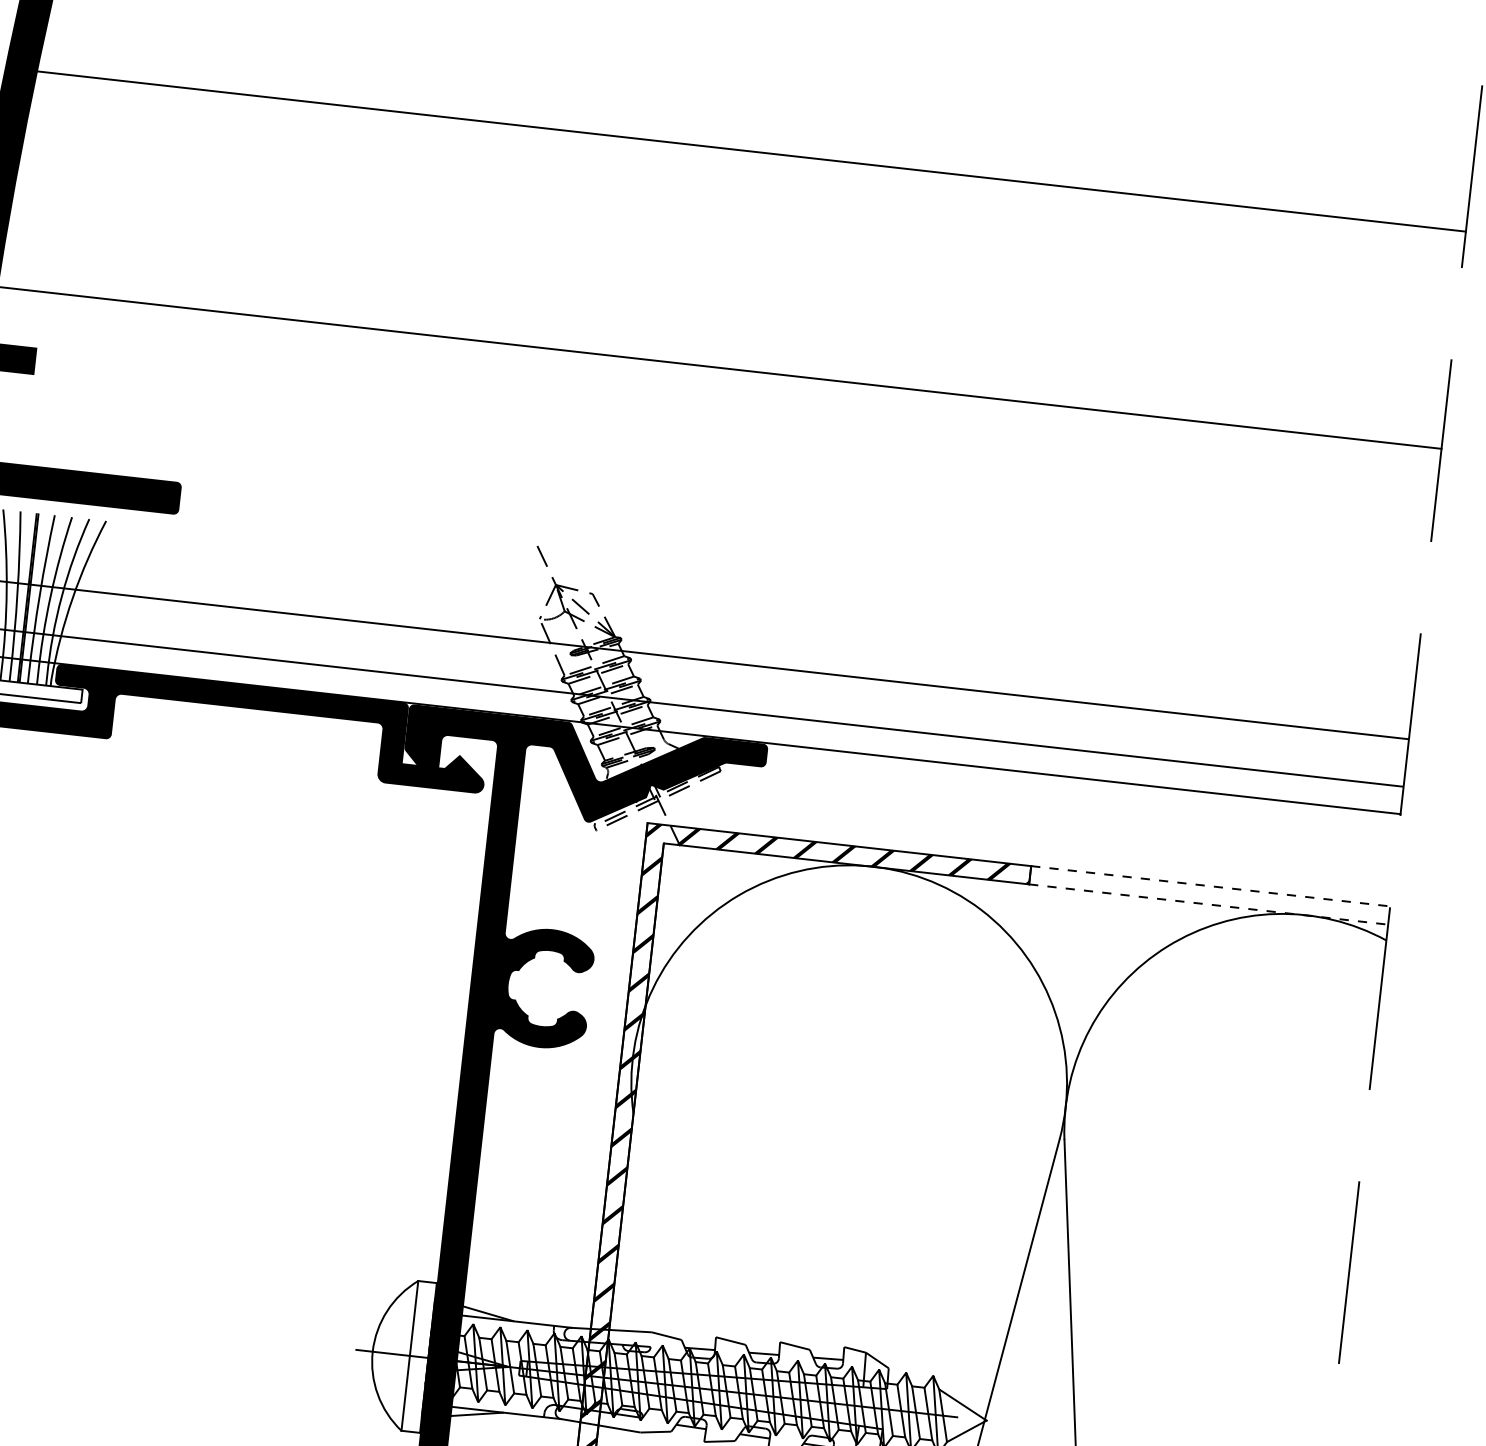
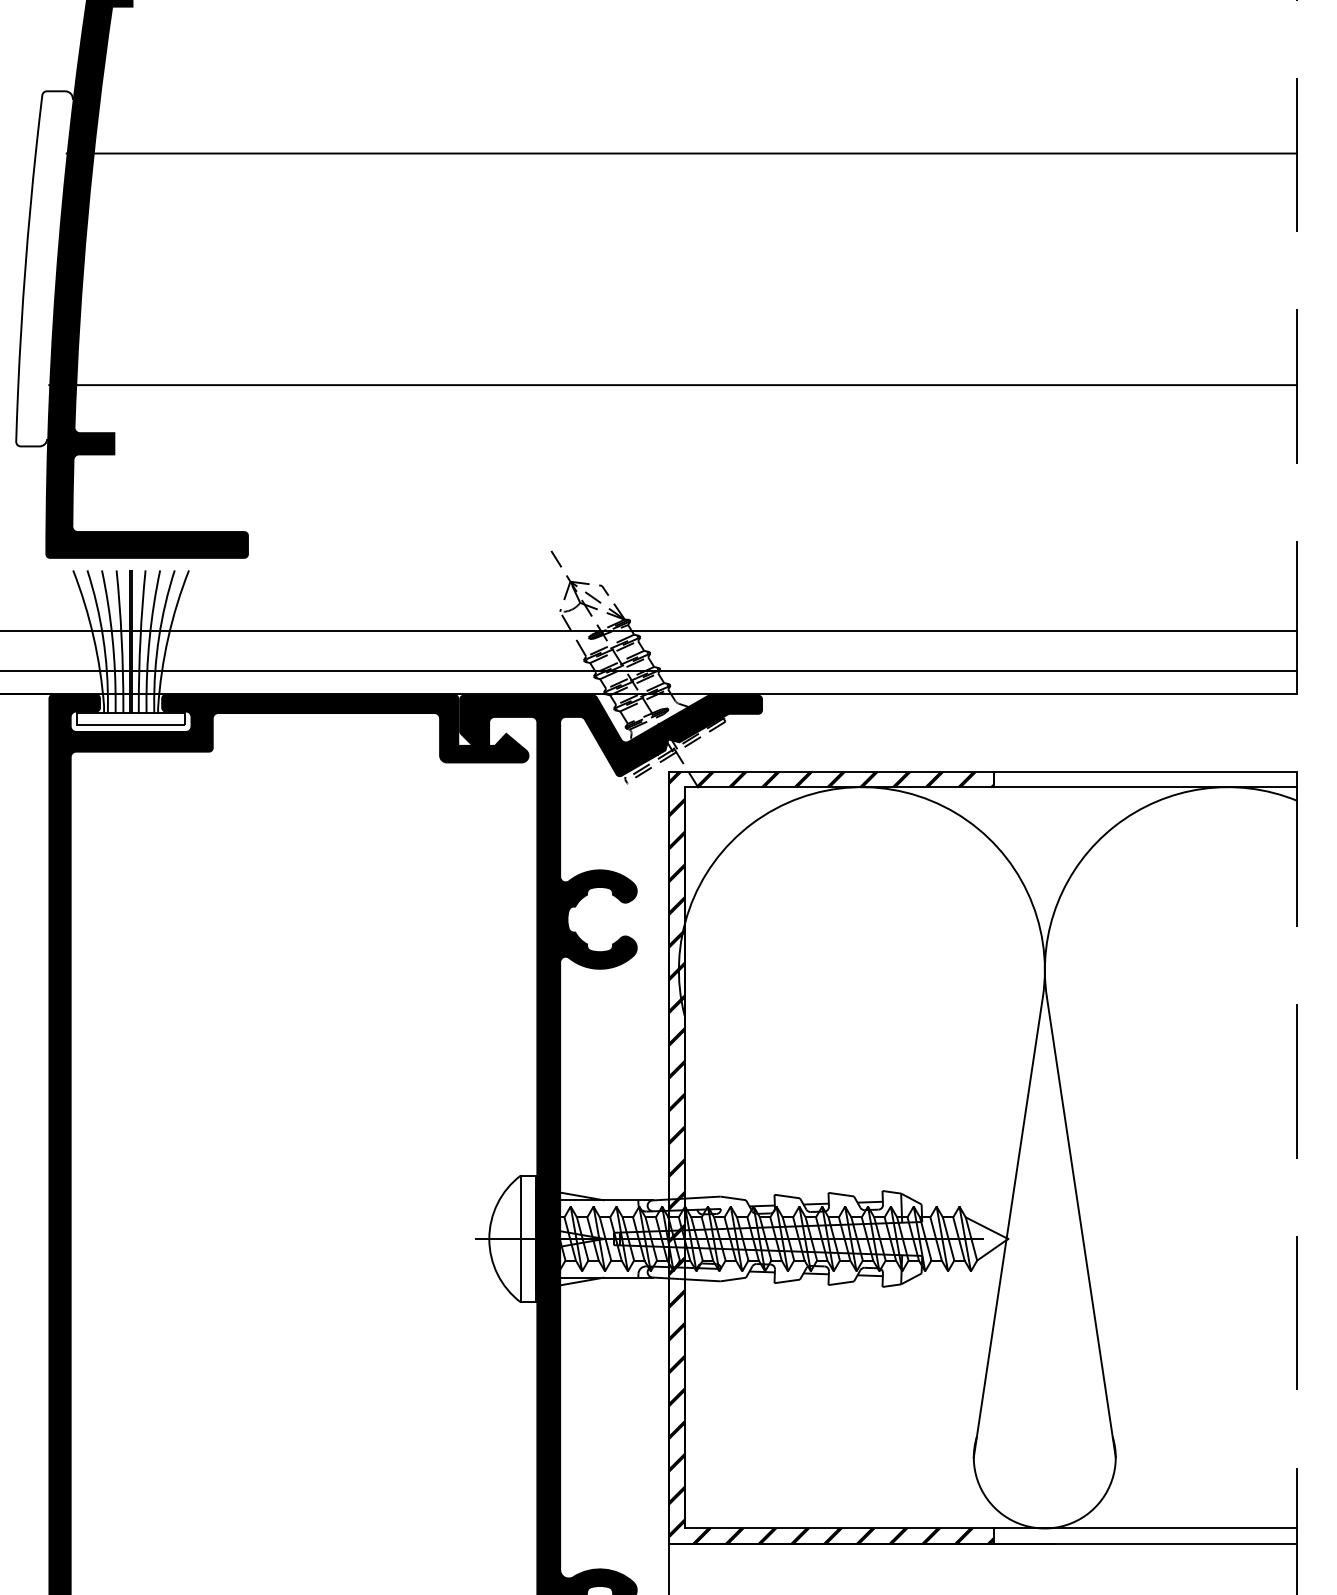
line: (737, 149) -> (681, 153), moved
line: (1211, 885) -> (1145, 771), dashed -> solid
line: (1208, 904) -> (1145, 787), dashed -> solid

